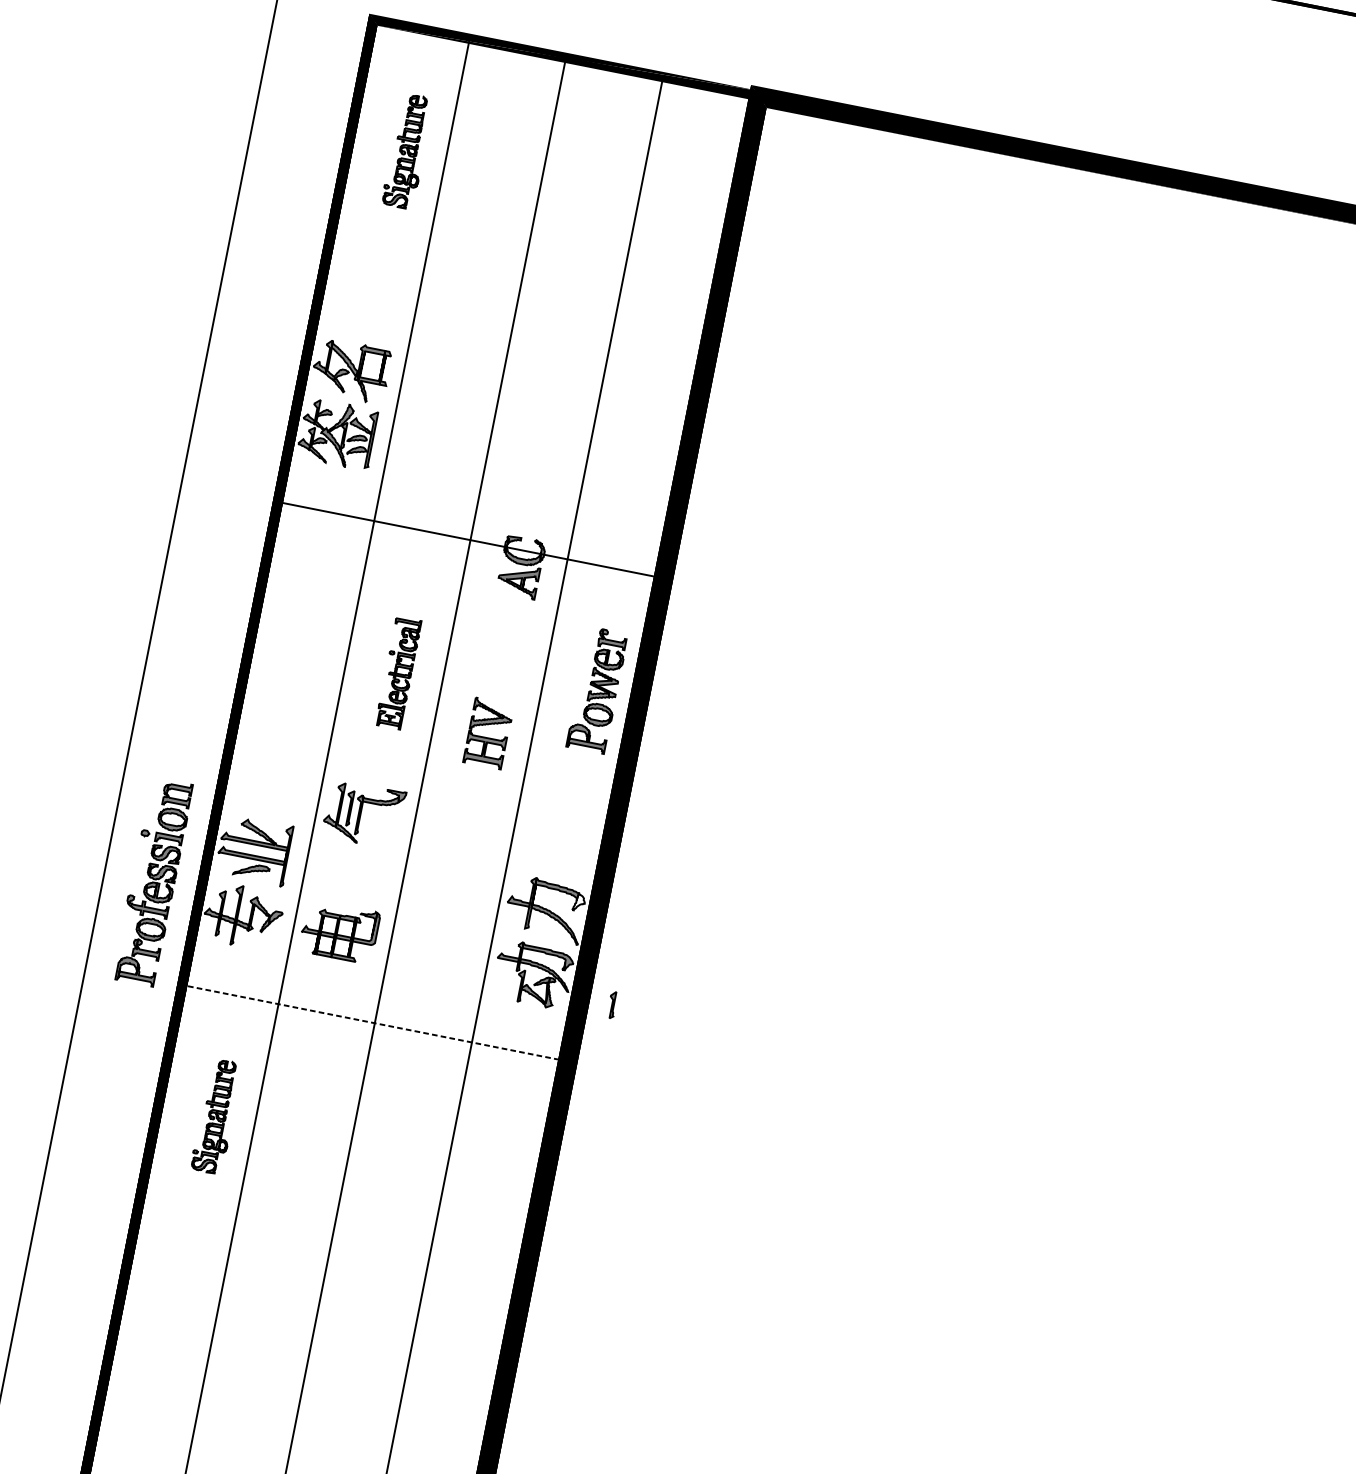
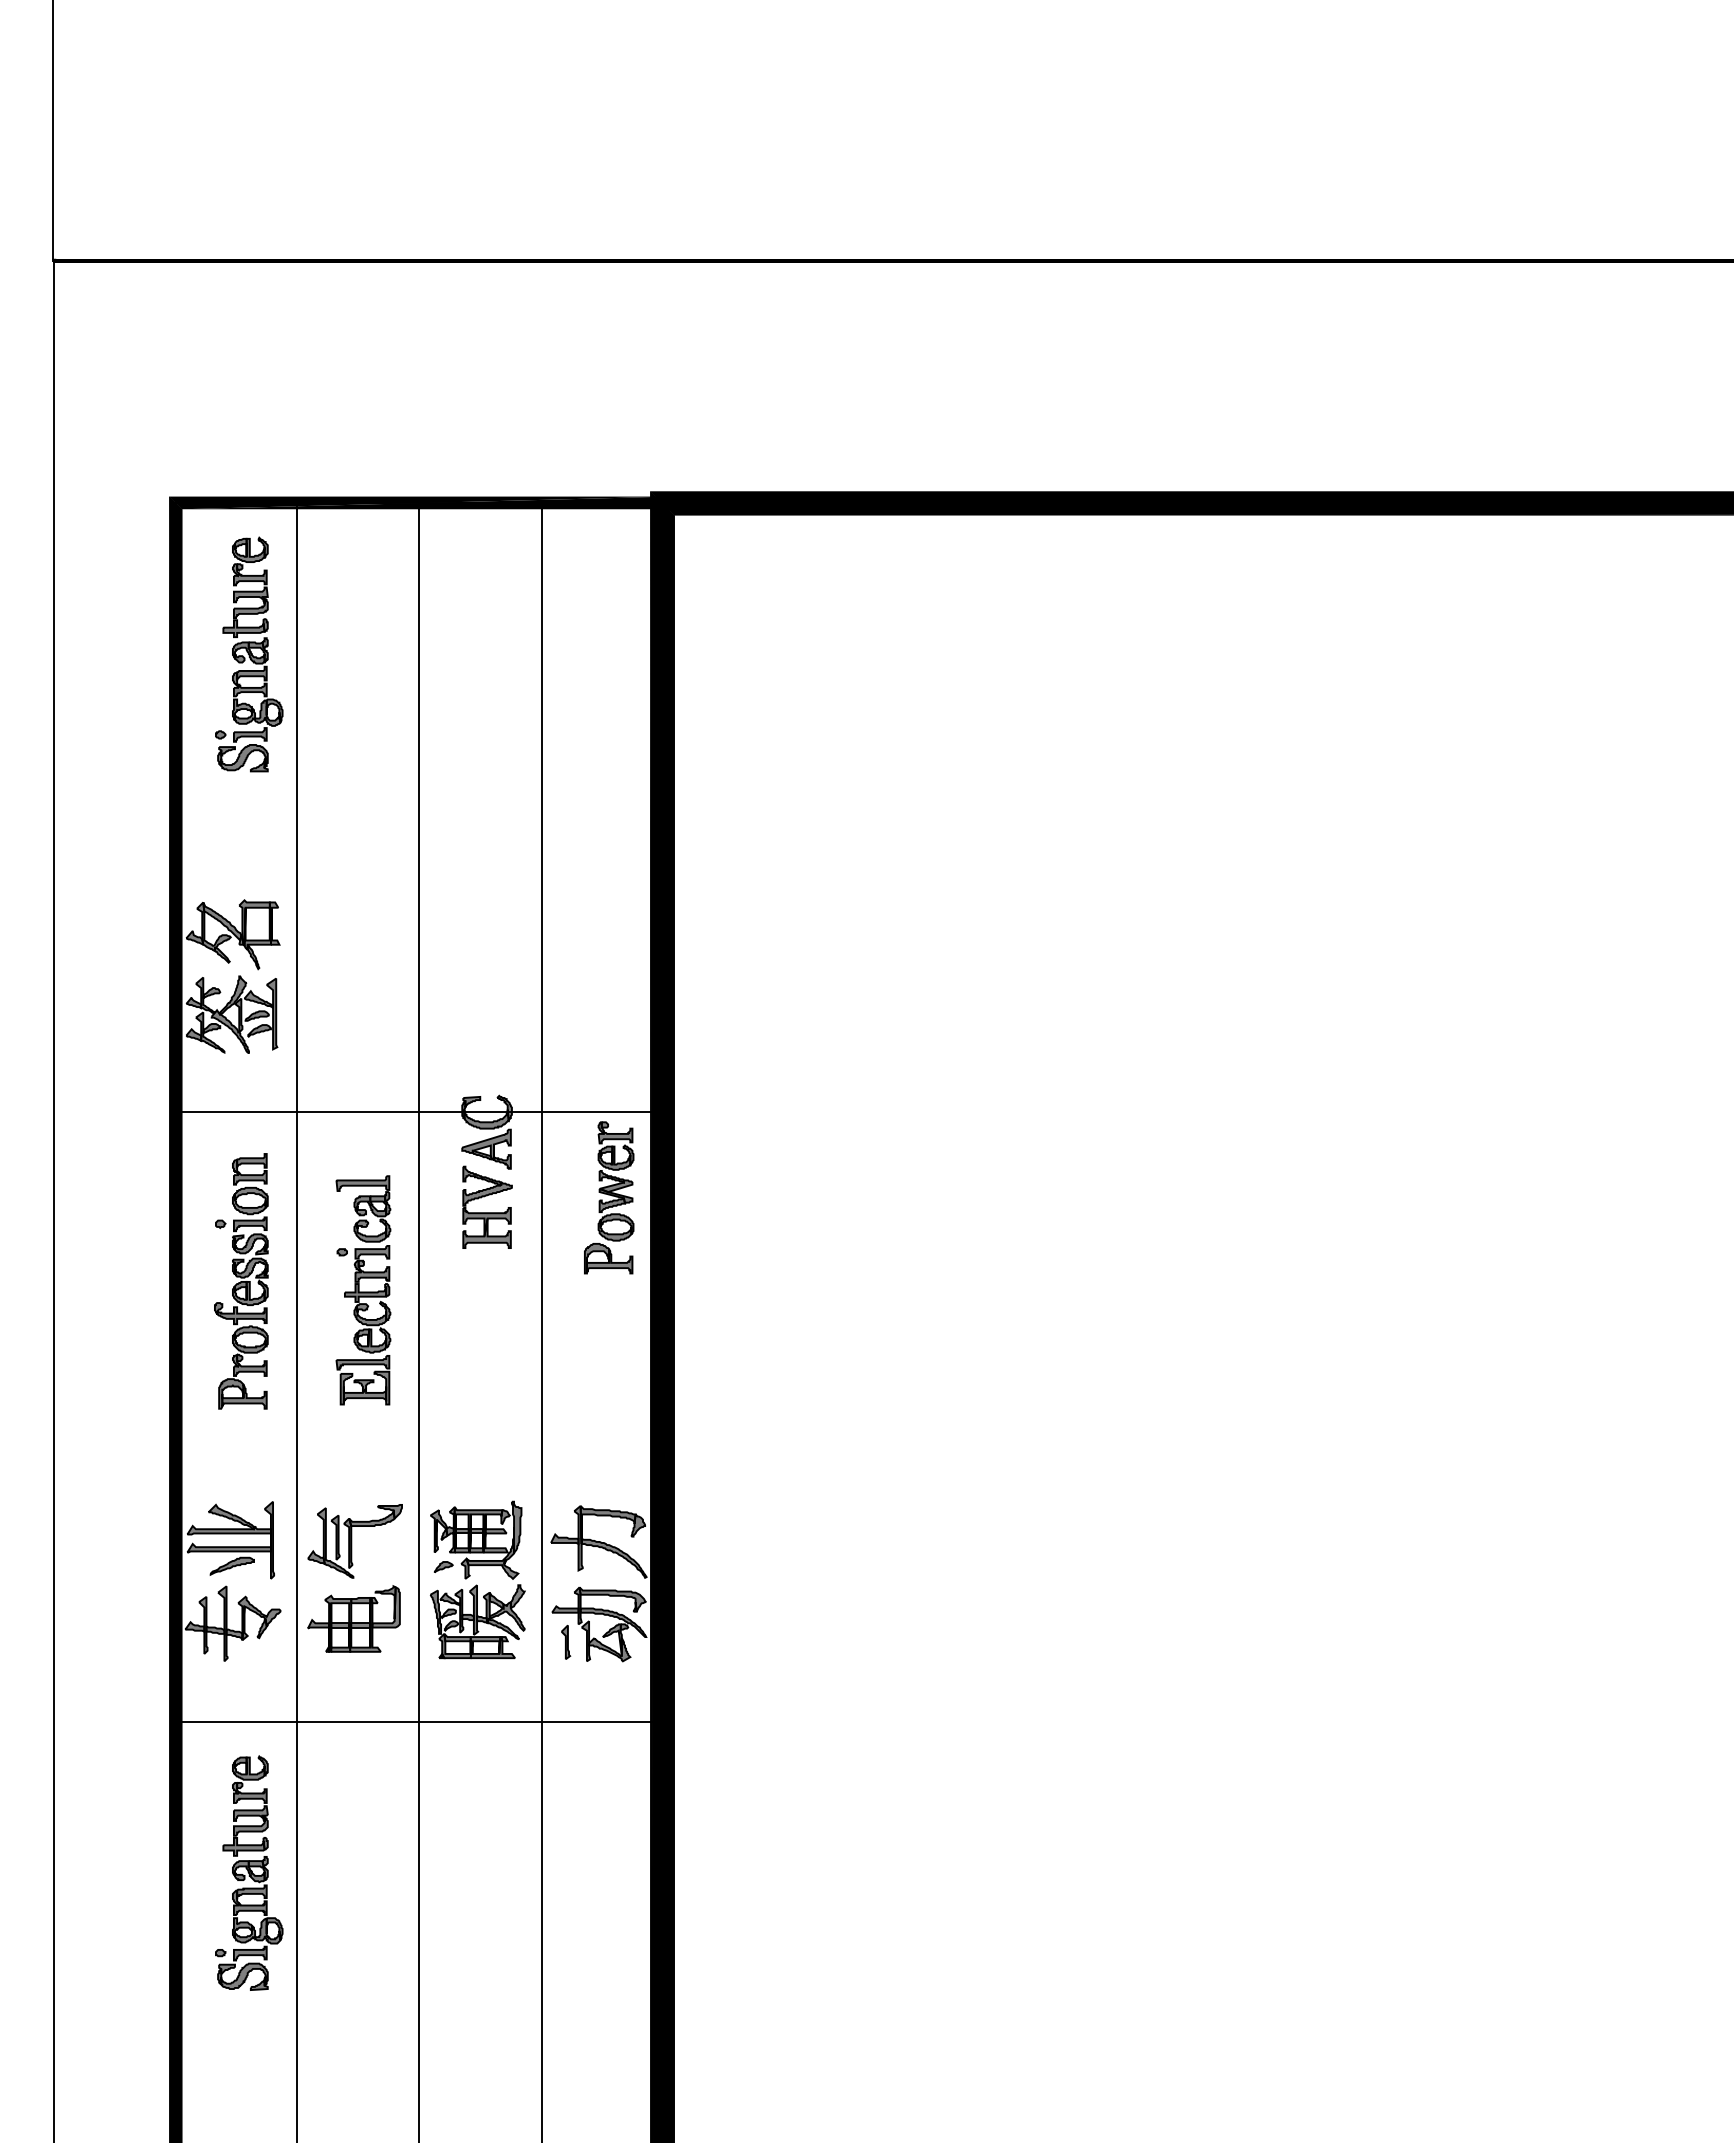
part: (408, 151) -> (249, 654), size x1.67
part: (398, 673) -> (363, 1290), size x1.67
part: (597, 690) -> (609, 1197), moved
part: (488, 732) -> (487, 1206), moved
part: (363, 814) -> (354, 1541), moved
part: (153, 882) -> (241, 1281), moved
fill: (579, 902) -> (638, 1525), added
part: (443, 919) -> (477, 1579), added
part: (612, 1005) -> (566, 1642), moved
line: (375, 1023) -> (419, 1721), dashed -> solid
part: (216, 1116) -> (249, 1872), size x1.67

